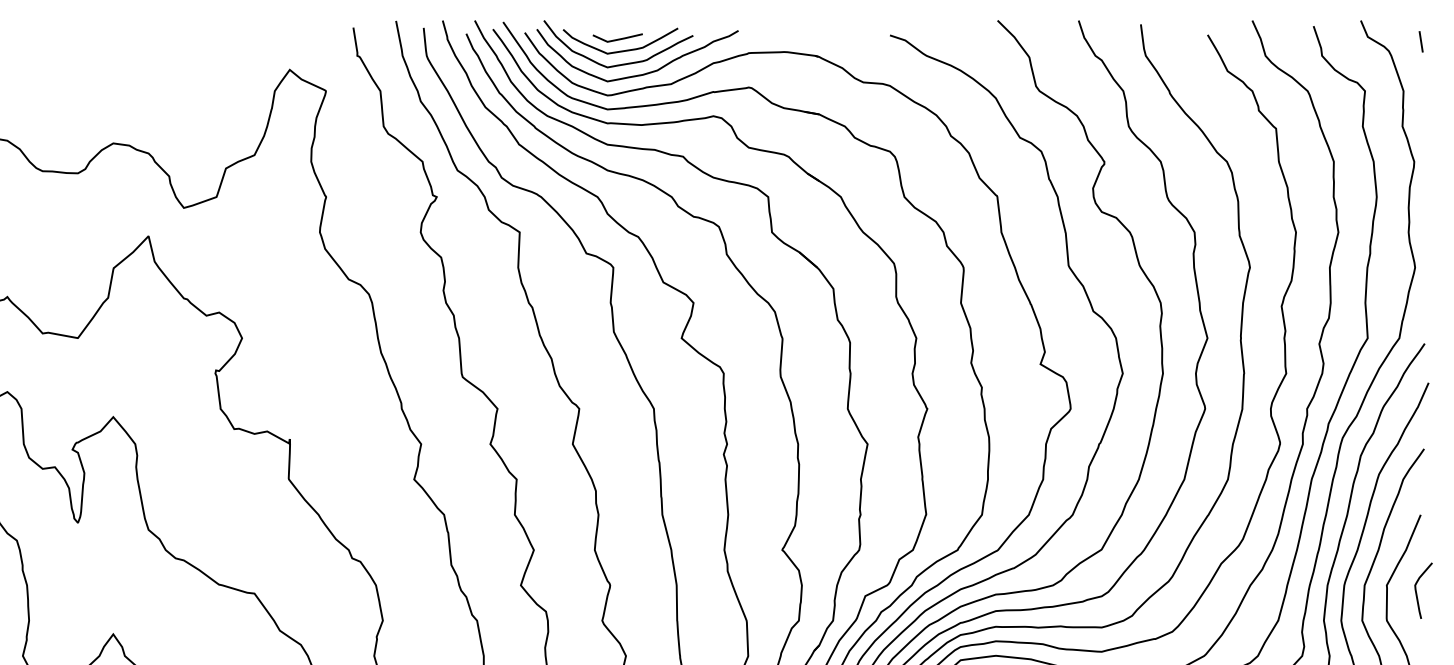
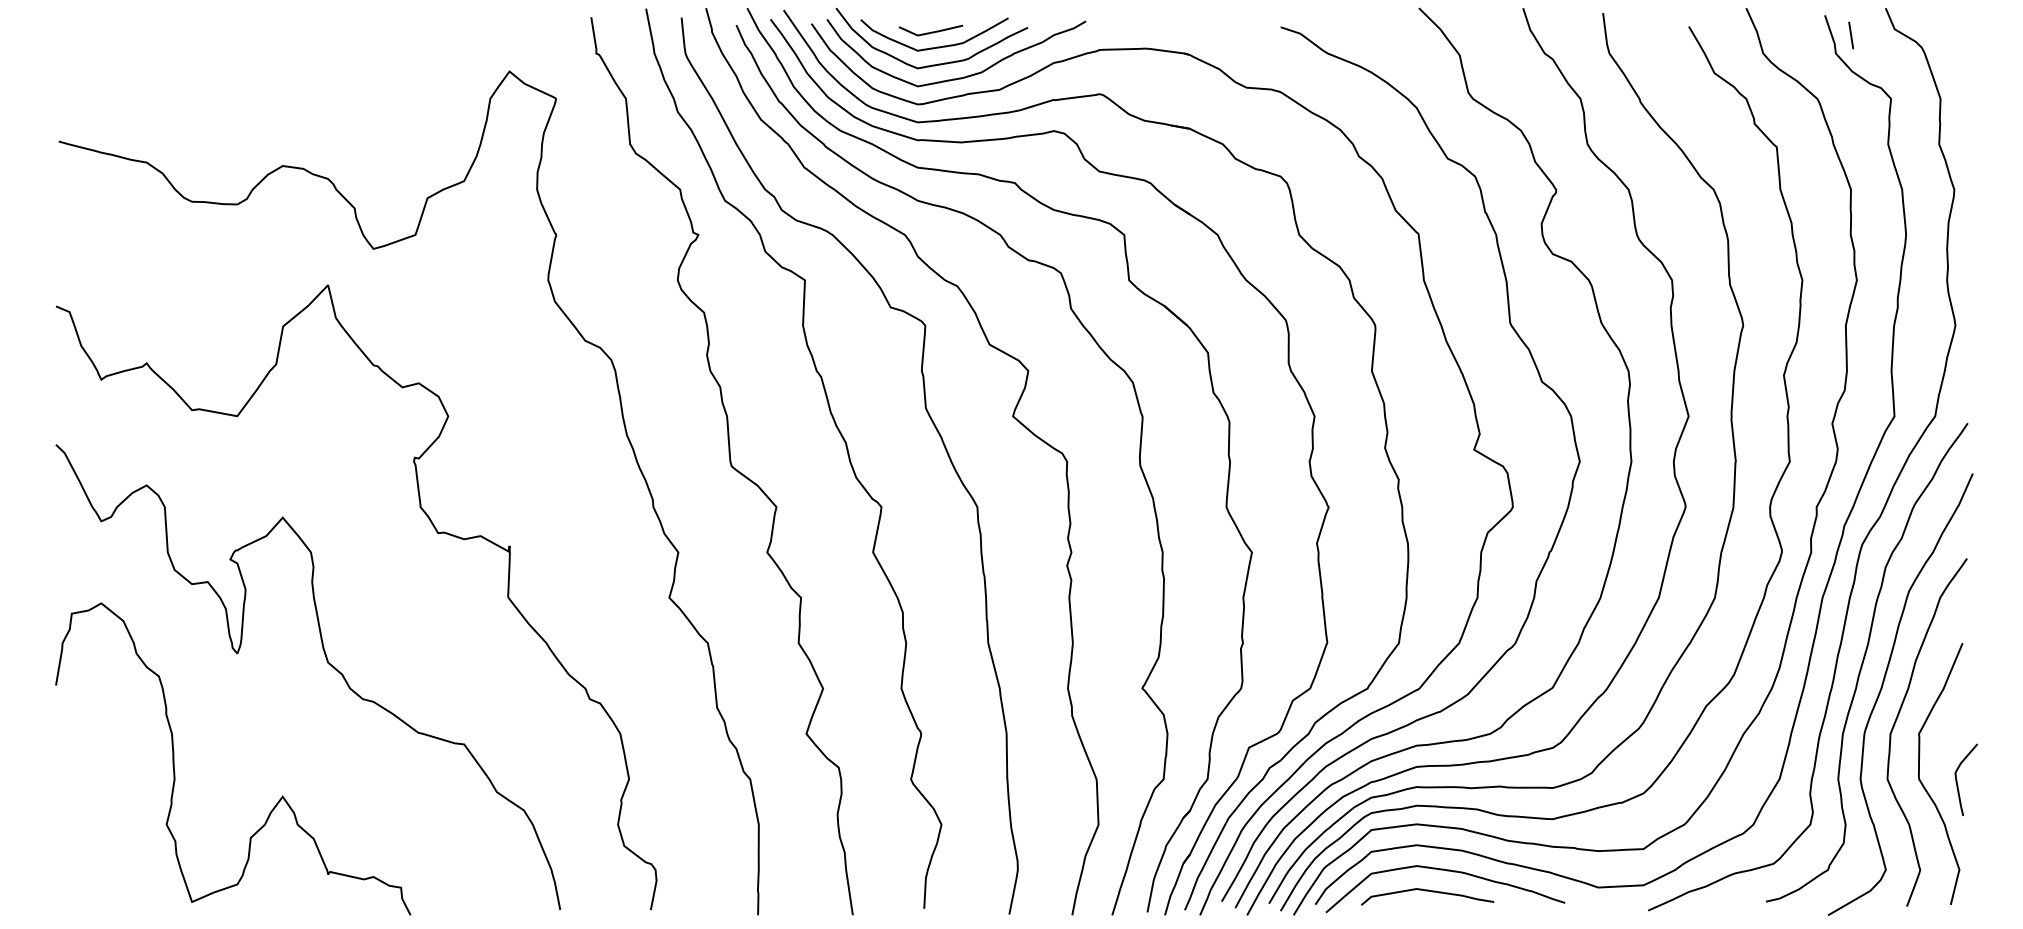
line: (1421, 41) -> (1851, 35), moved
curve: (1416, 590) -> (1957, 779), moved

